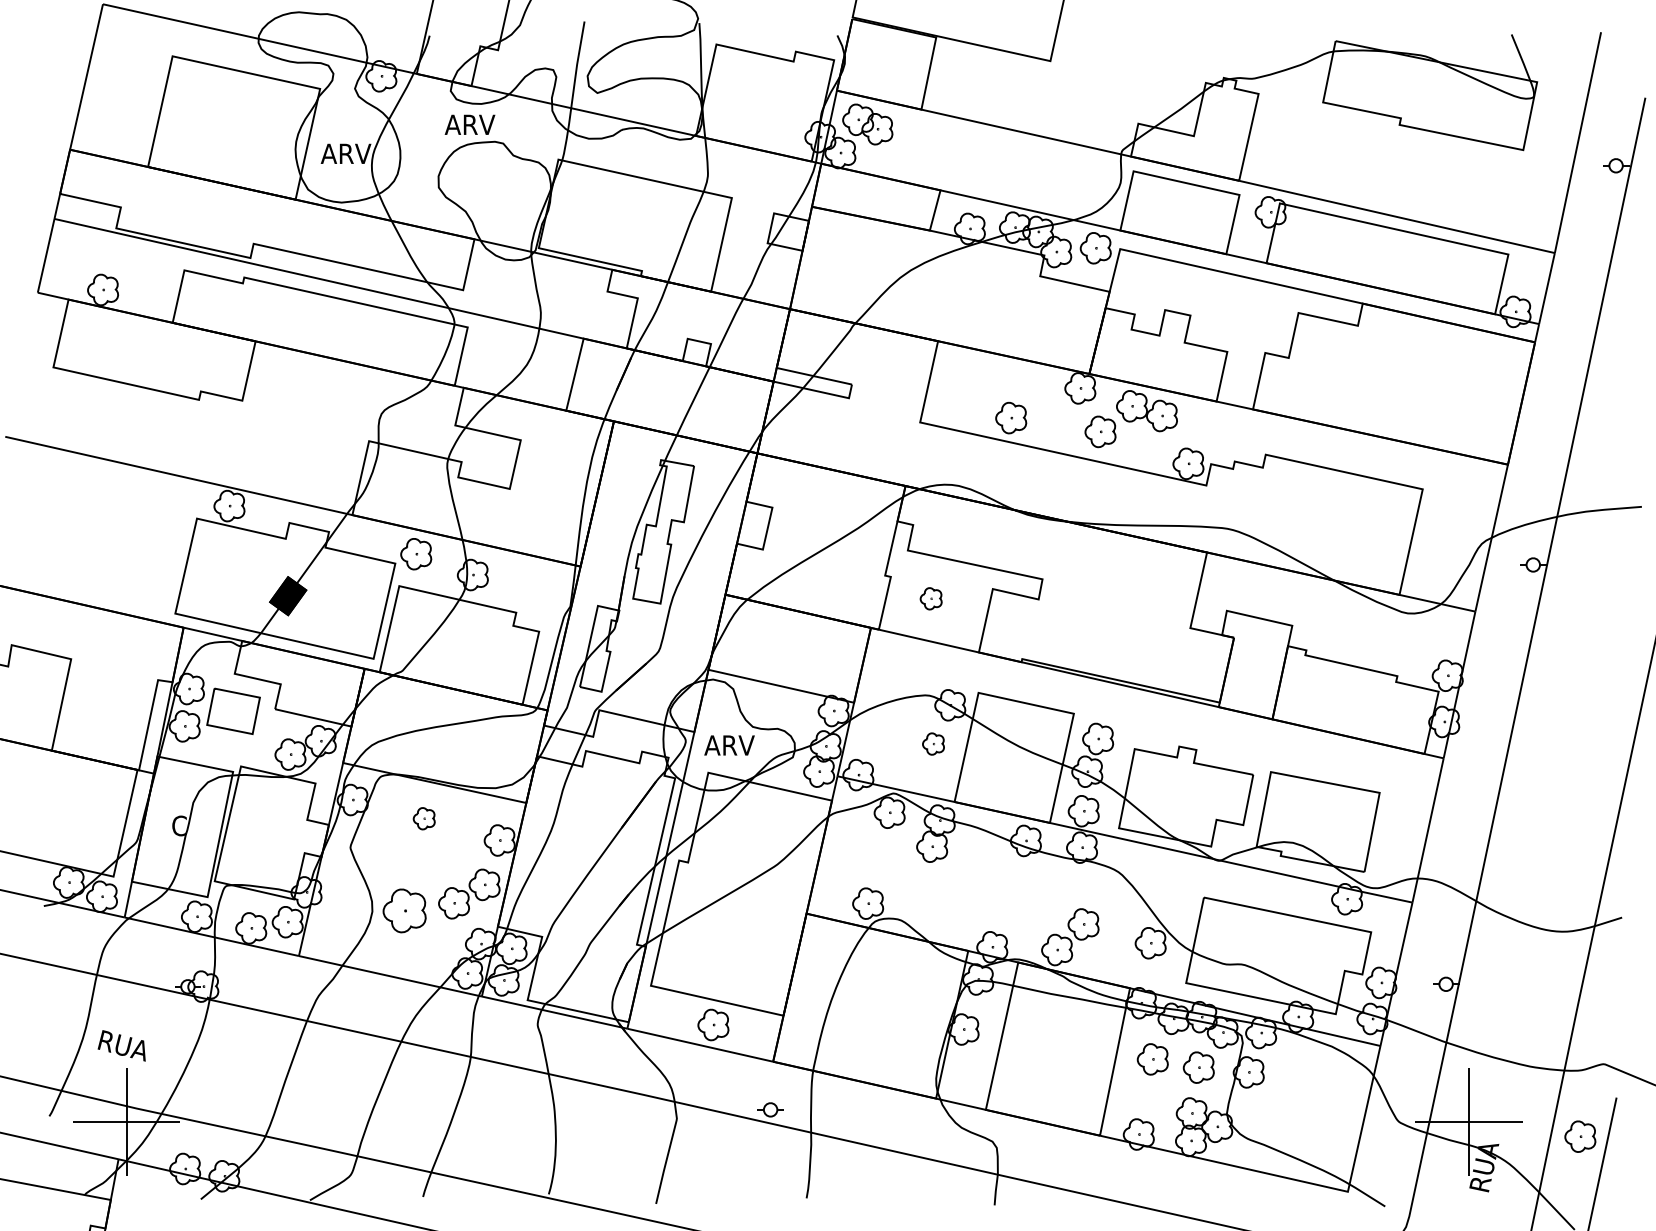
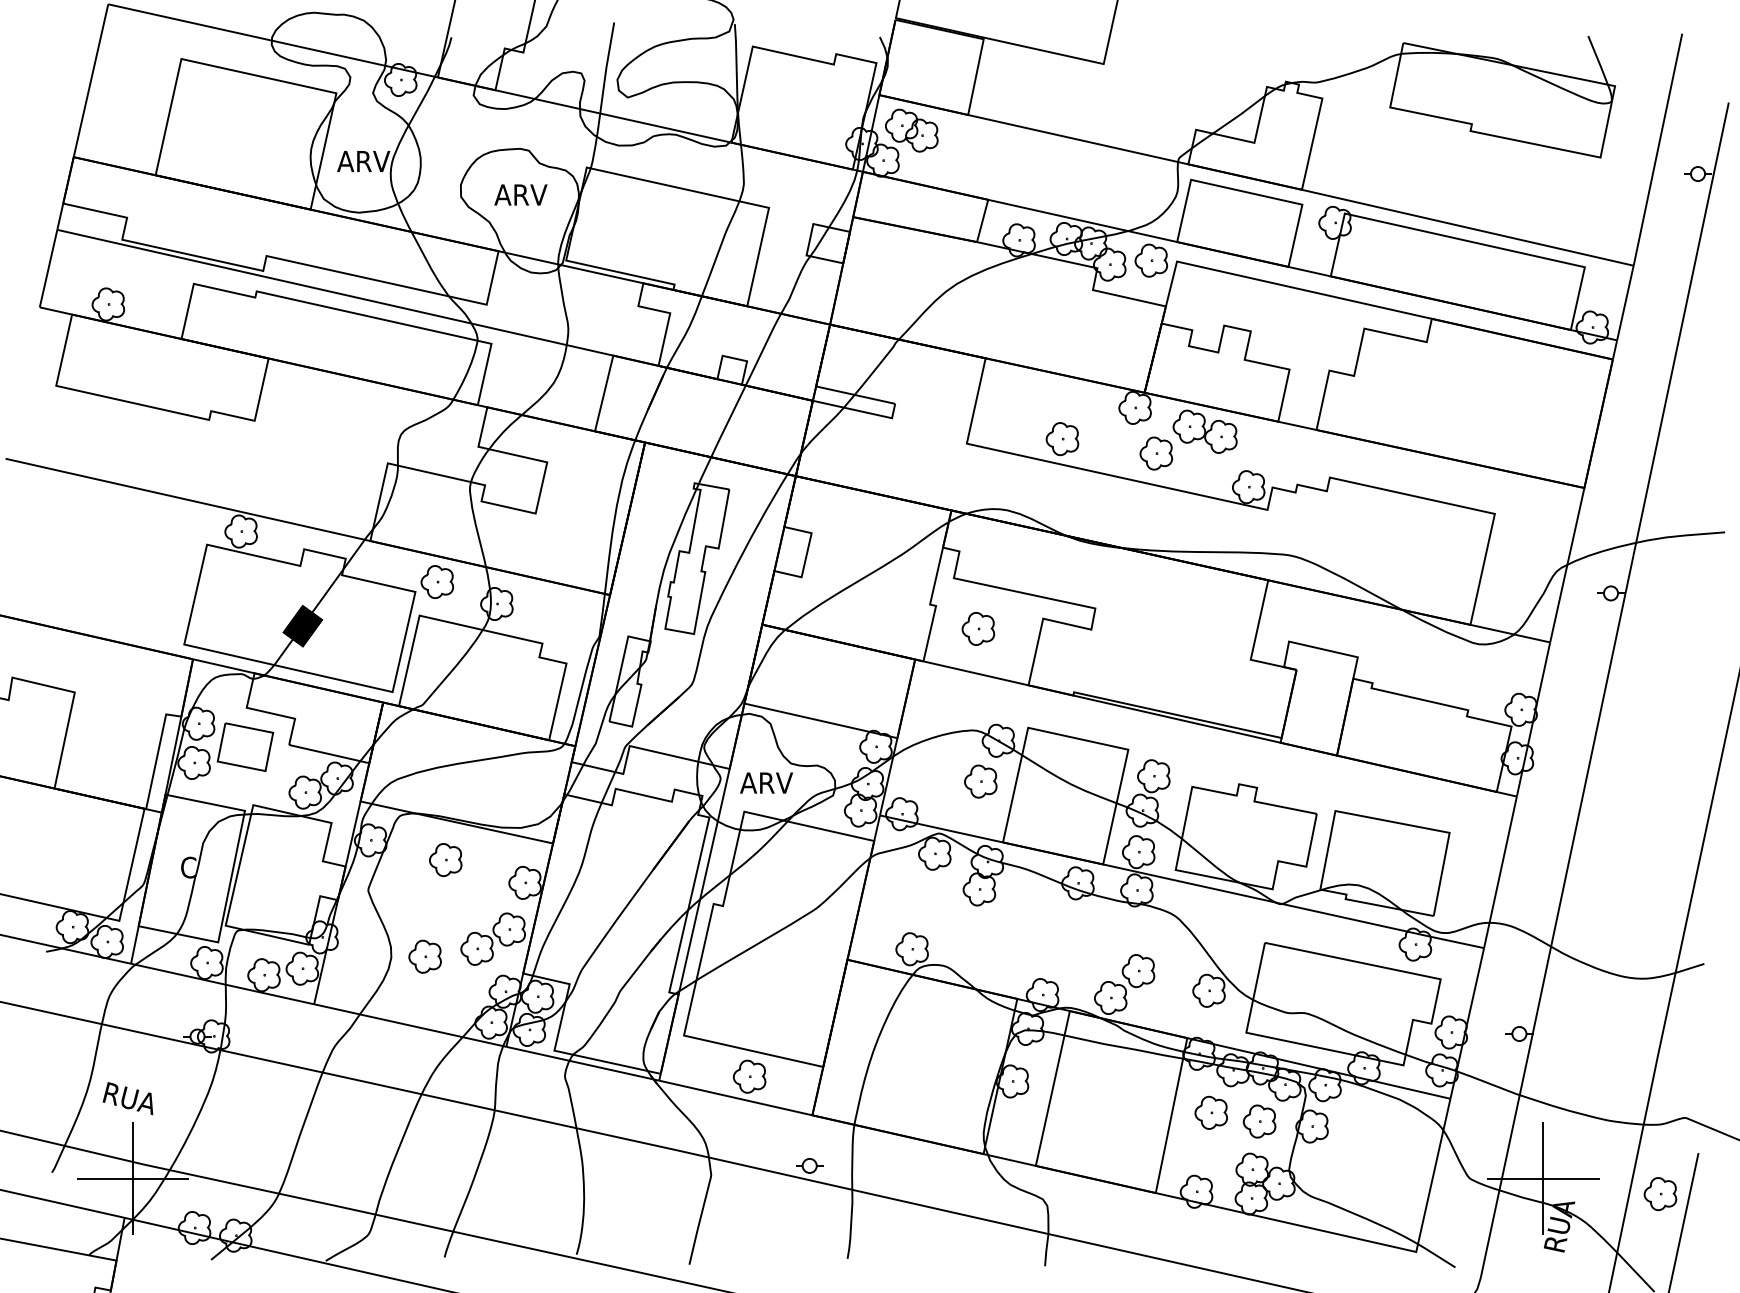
text: (469, 124) -> (520, 194), moved
part: (931, 598) -> (978, 628), size x1.43
part: (933, 743) -> (980, 781), size x1.43
part: (423, 818) -> (445, 859), size x1.43
part: (403, 910) -> (424, 956), size x0.71

